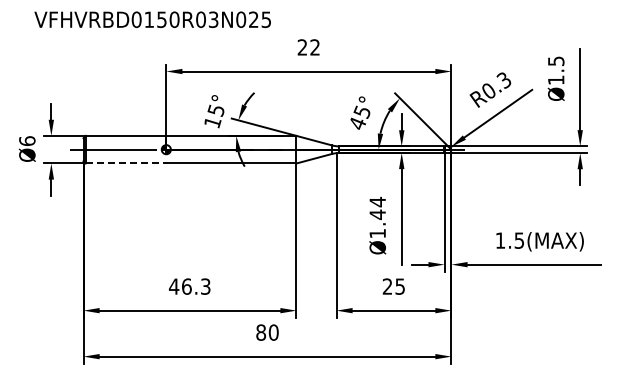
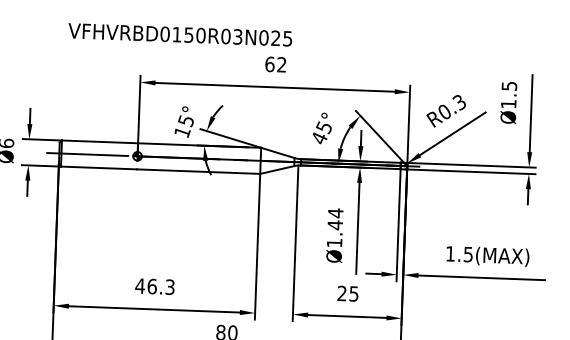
text: (152, 19) -> (180, 34), moved
text: (302, 47) -> (269, 64), 22 -> 62
line: (126, 163) -> (99, 168), dashed -> solid

